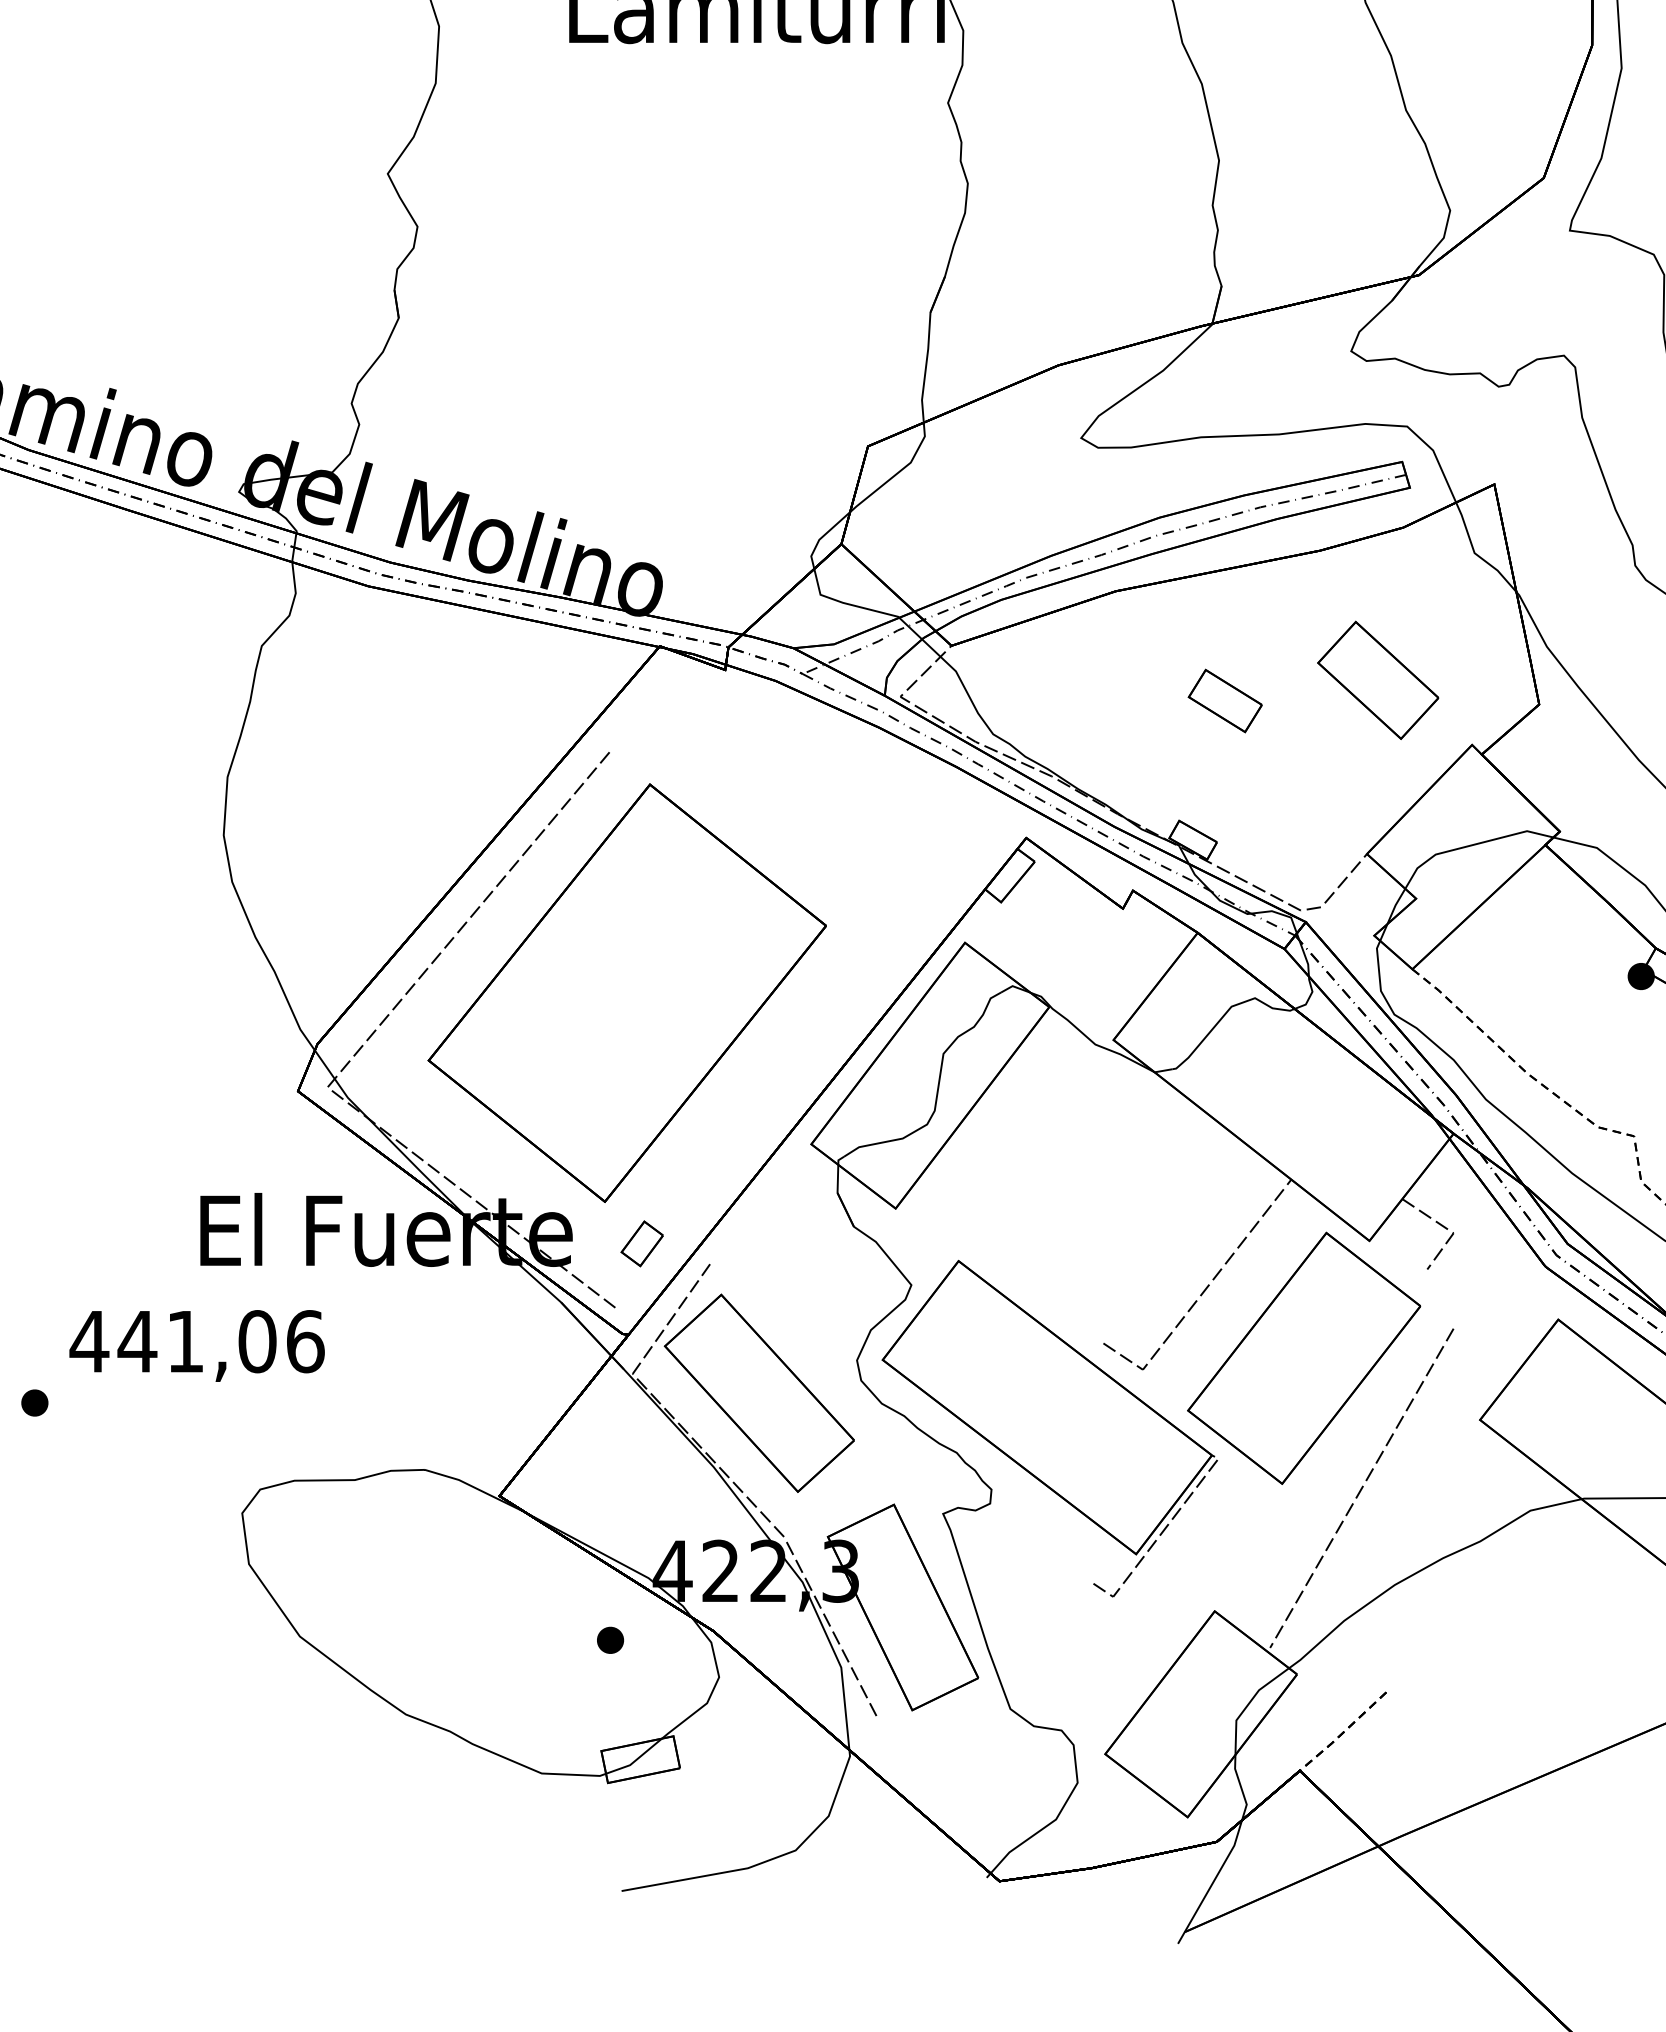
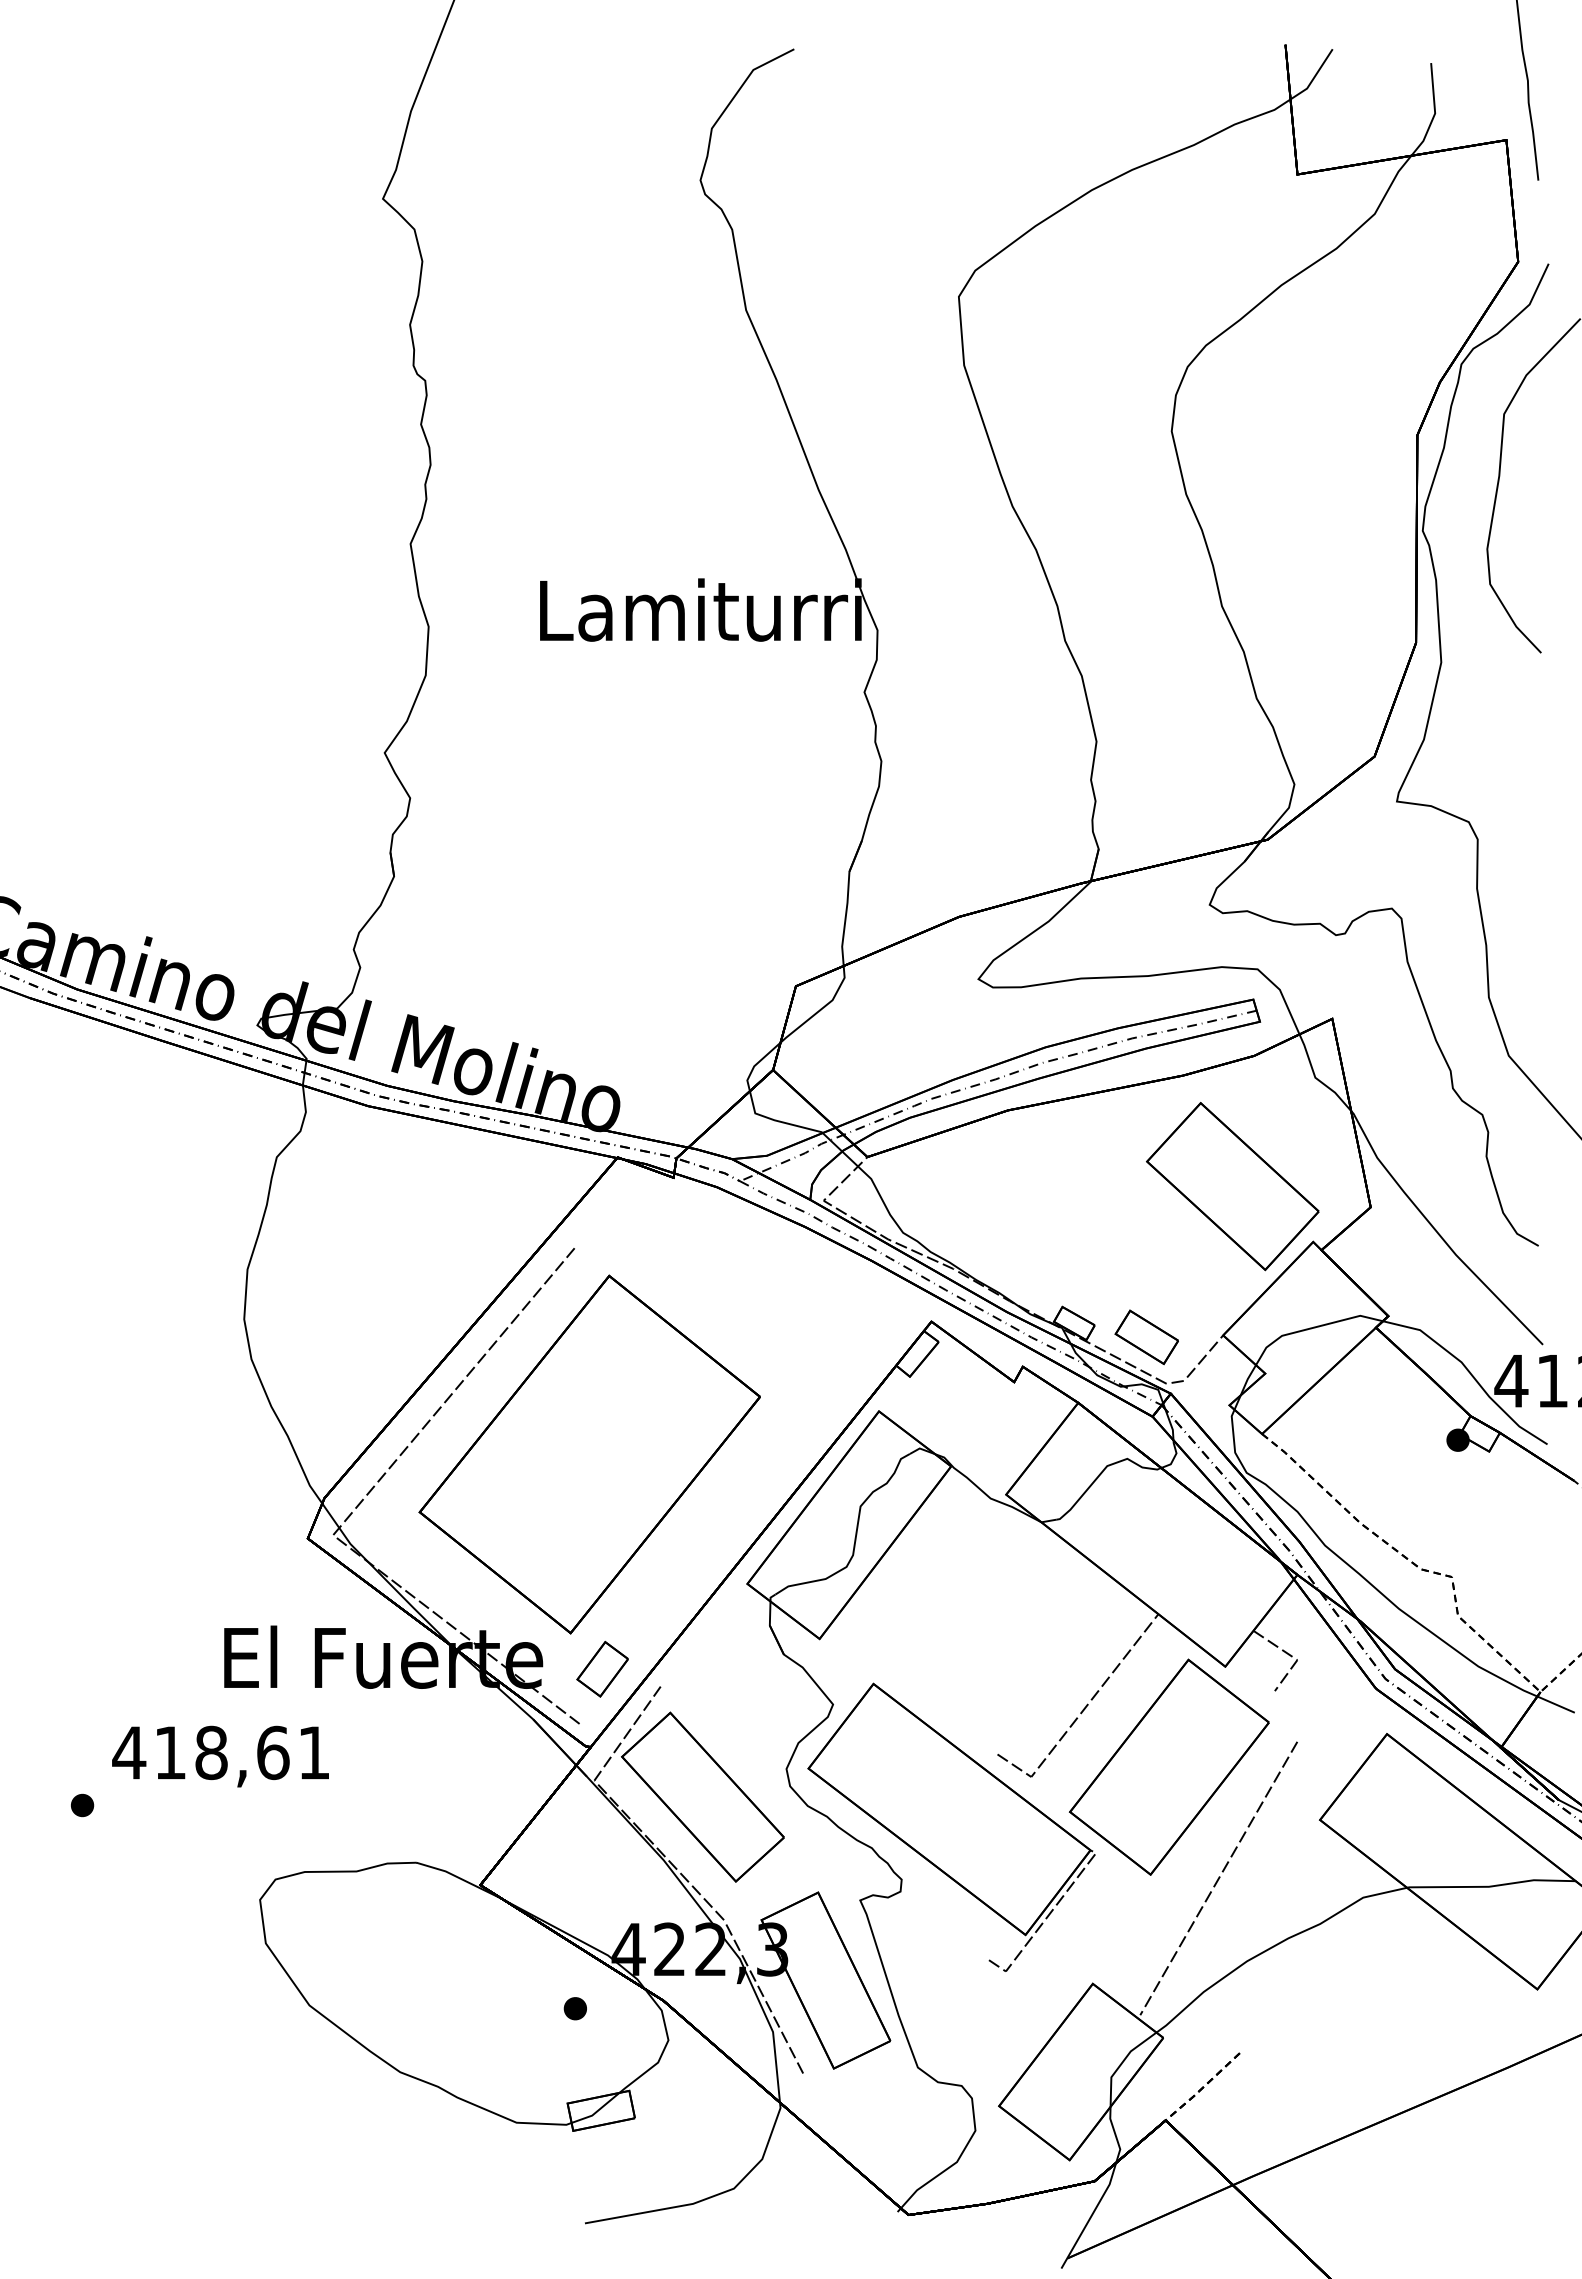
part: (1377, 680) -> (1232, 1186), size x1.67
part: (1224, 701) -> (1146, 1337), moved
part: (642, 1243) -> (602, 1668), size x1.43
text: (220, 1341) -> (241, 1752), 441,06 -> 418,61

